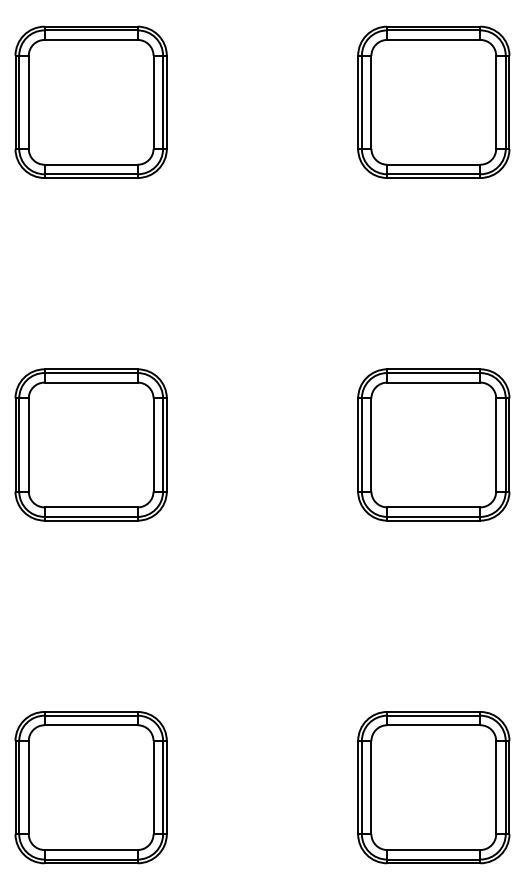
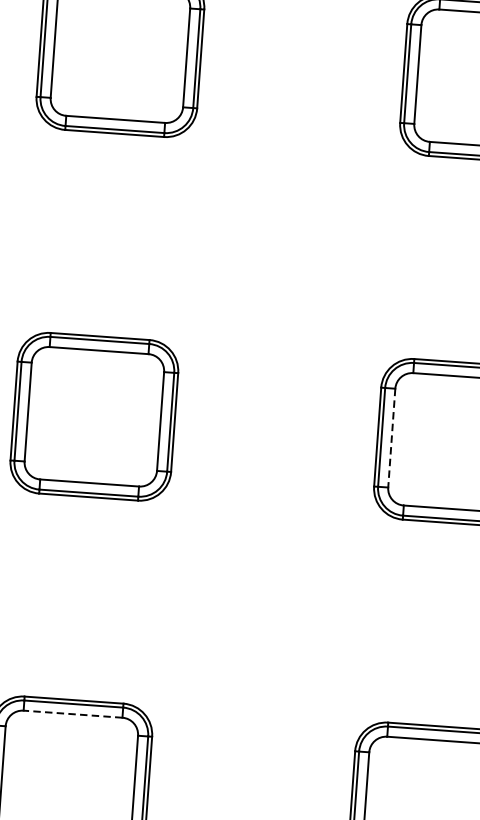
line: (371, 444) -> (391, 437), solid -> dashed
line: (91, 725) -> (73, 714), solid -> dashed

